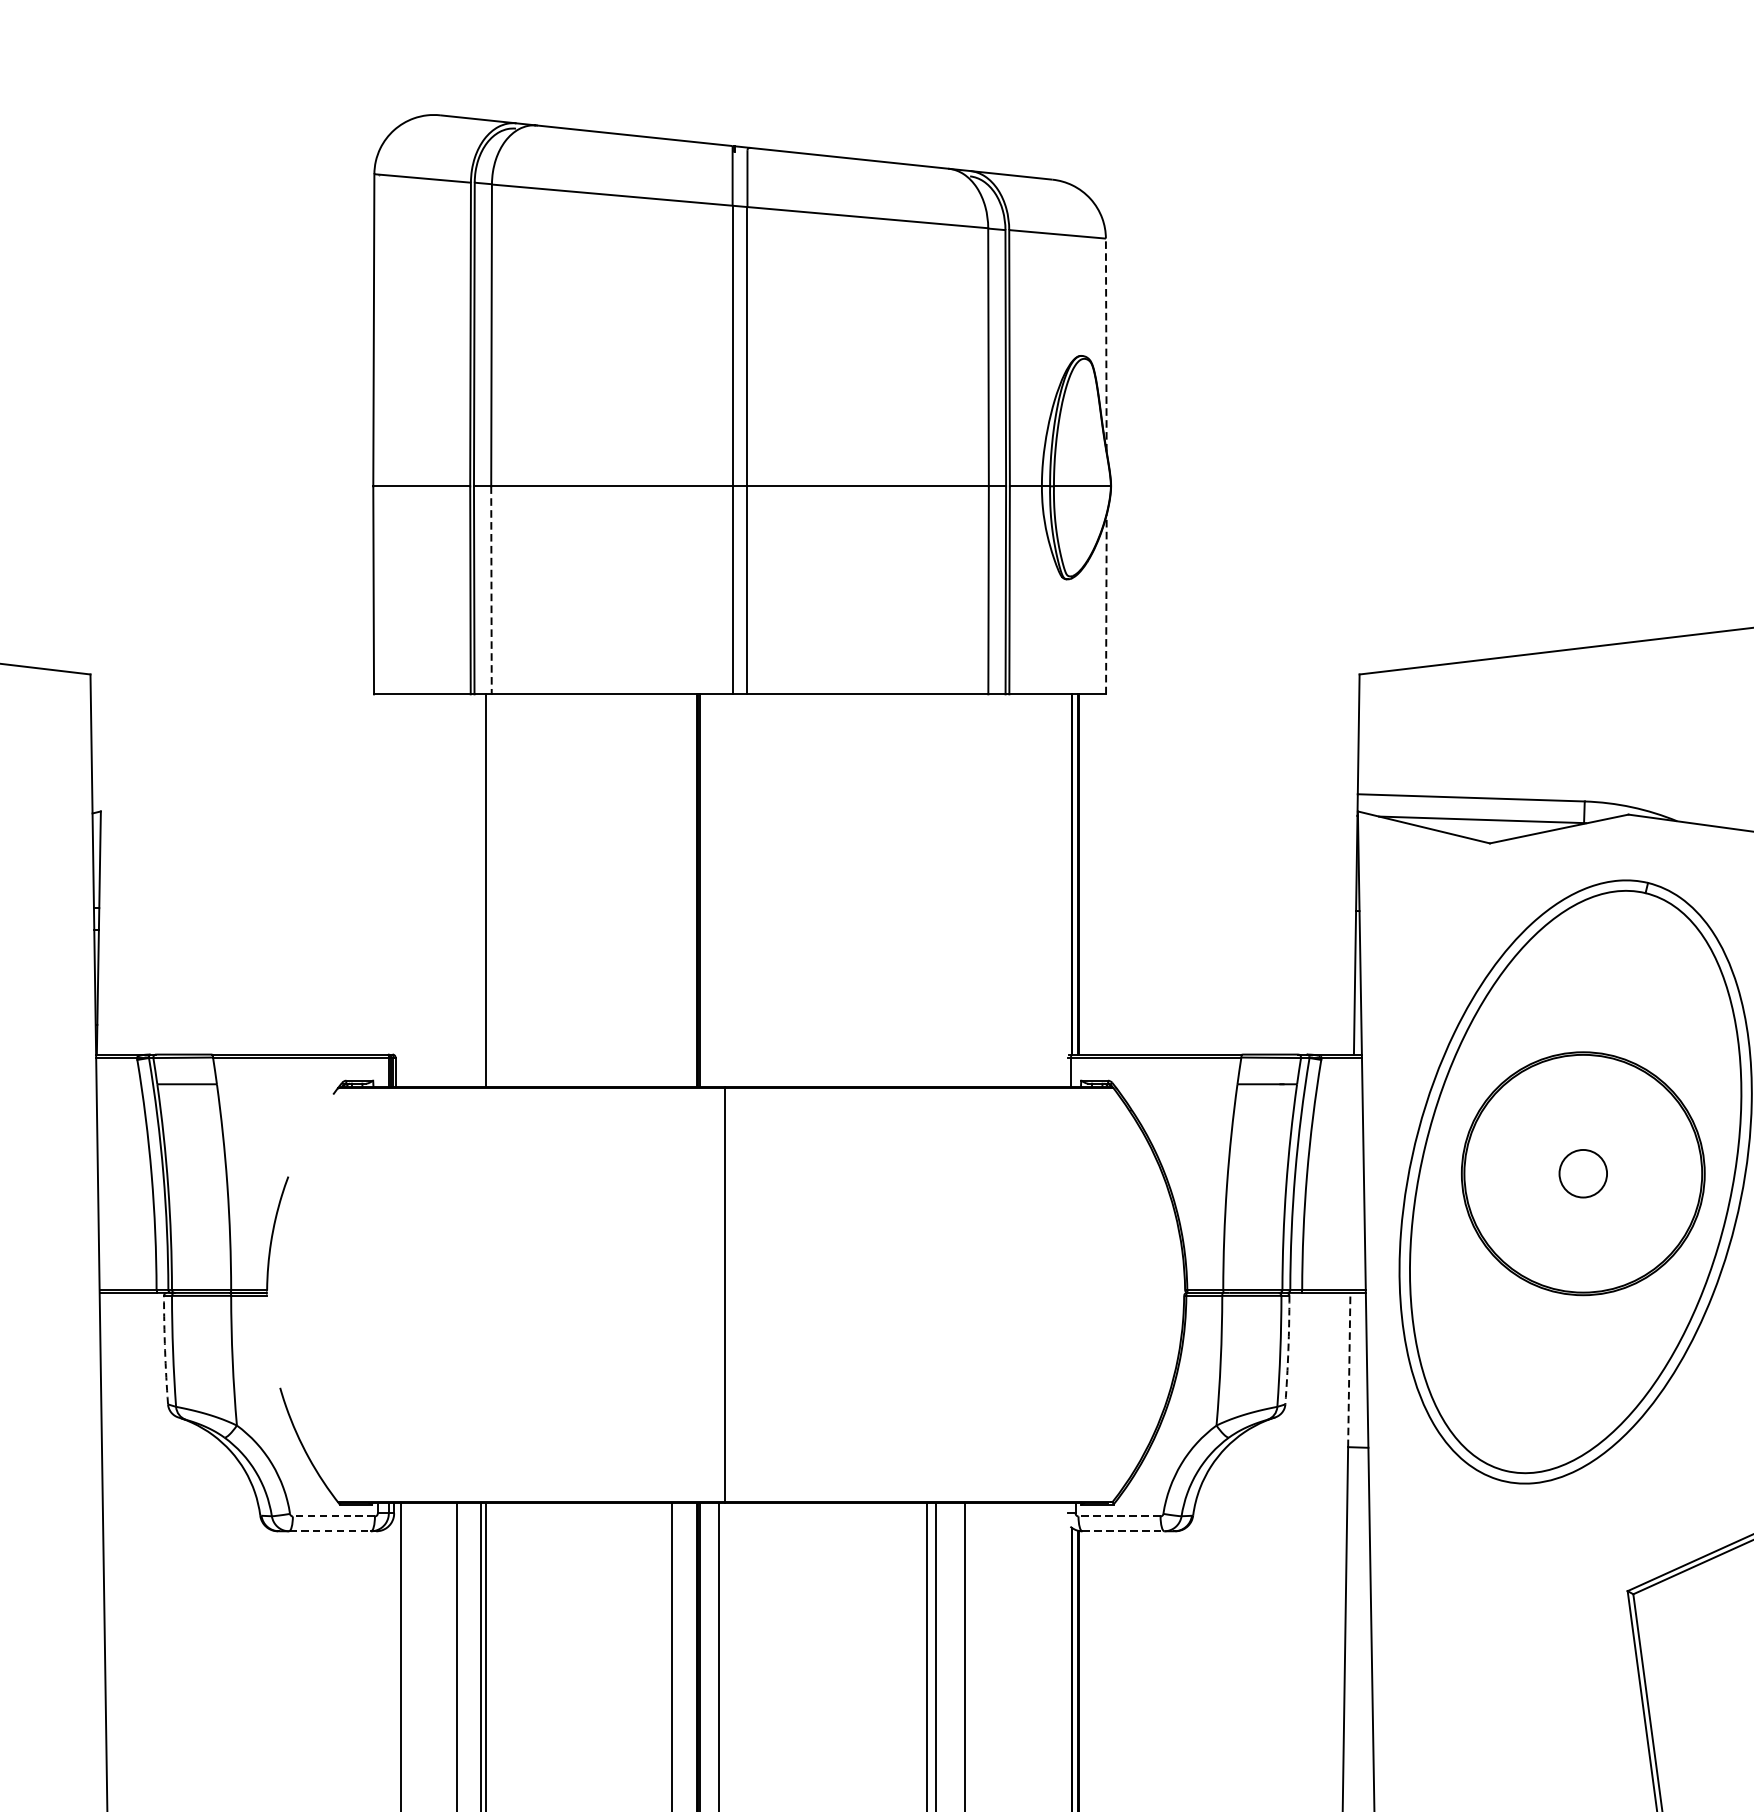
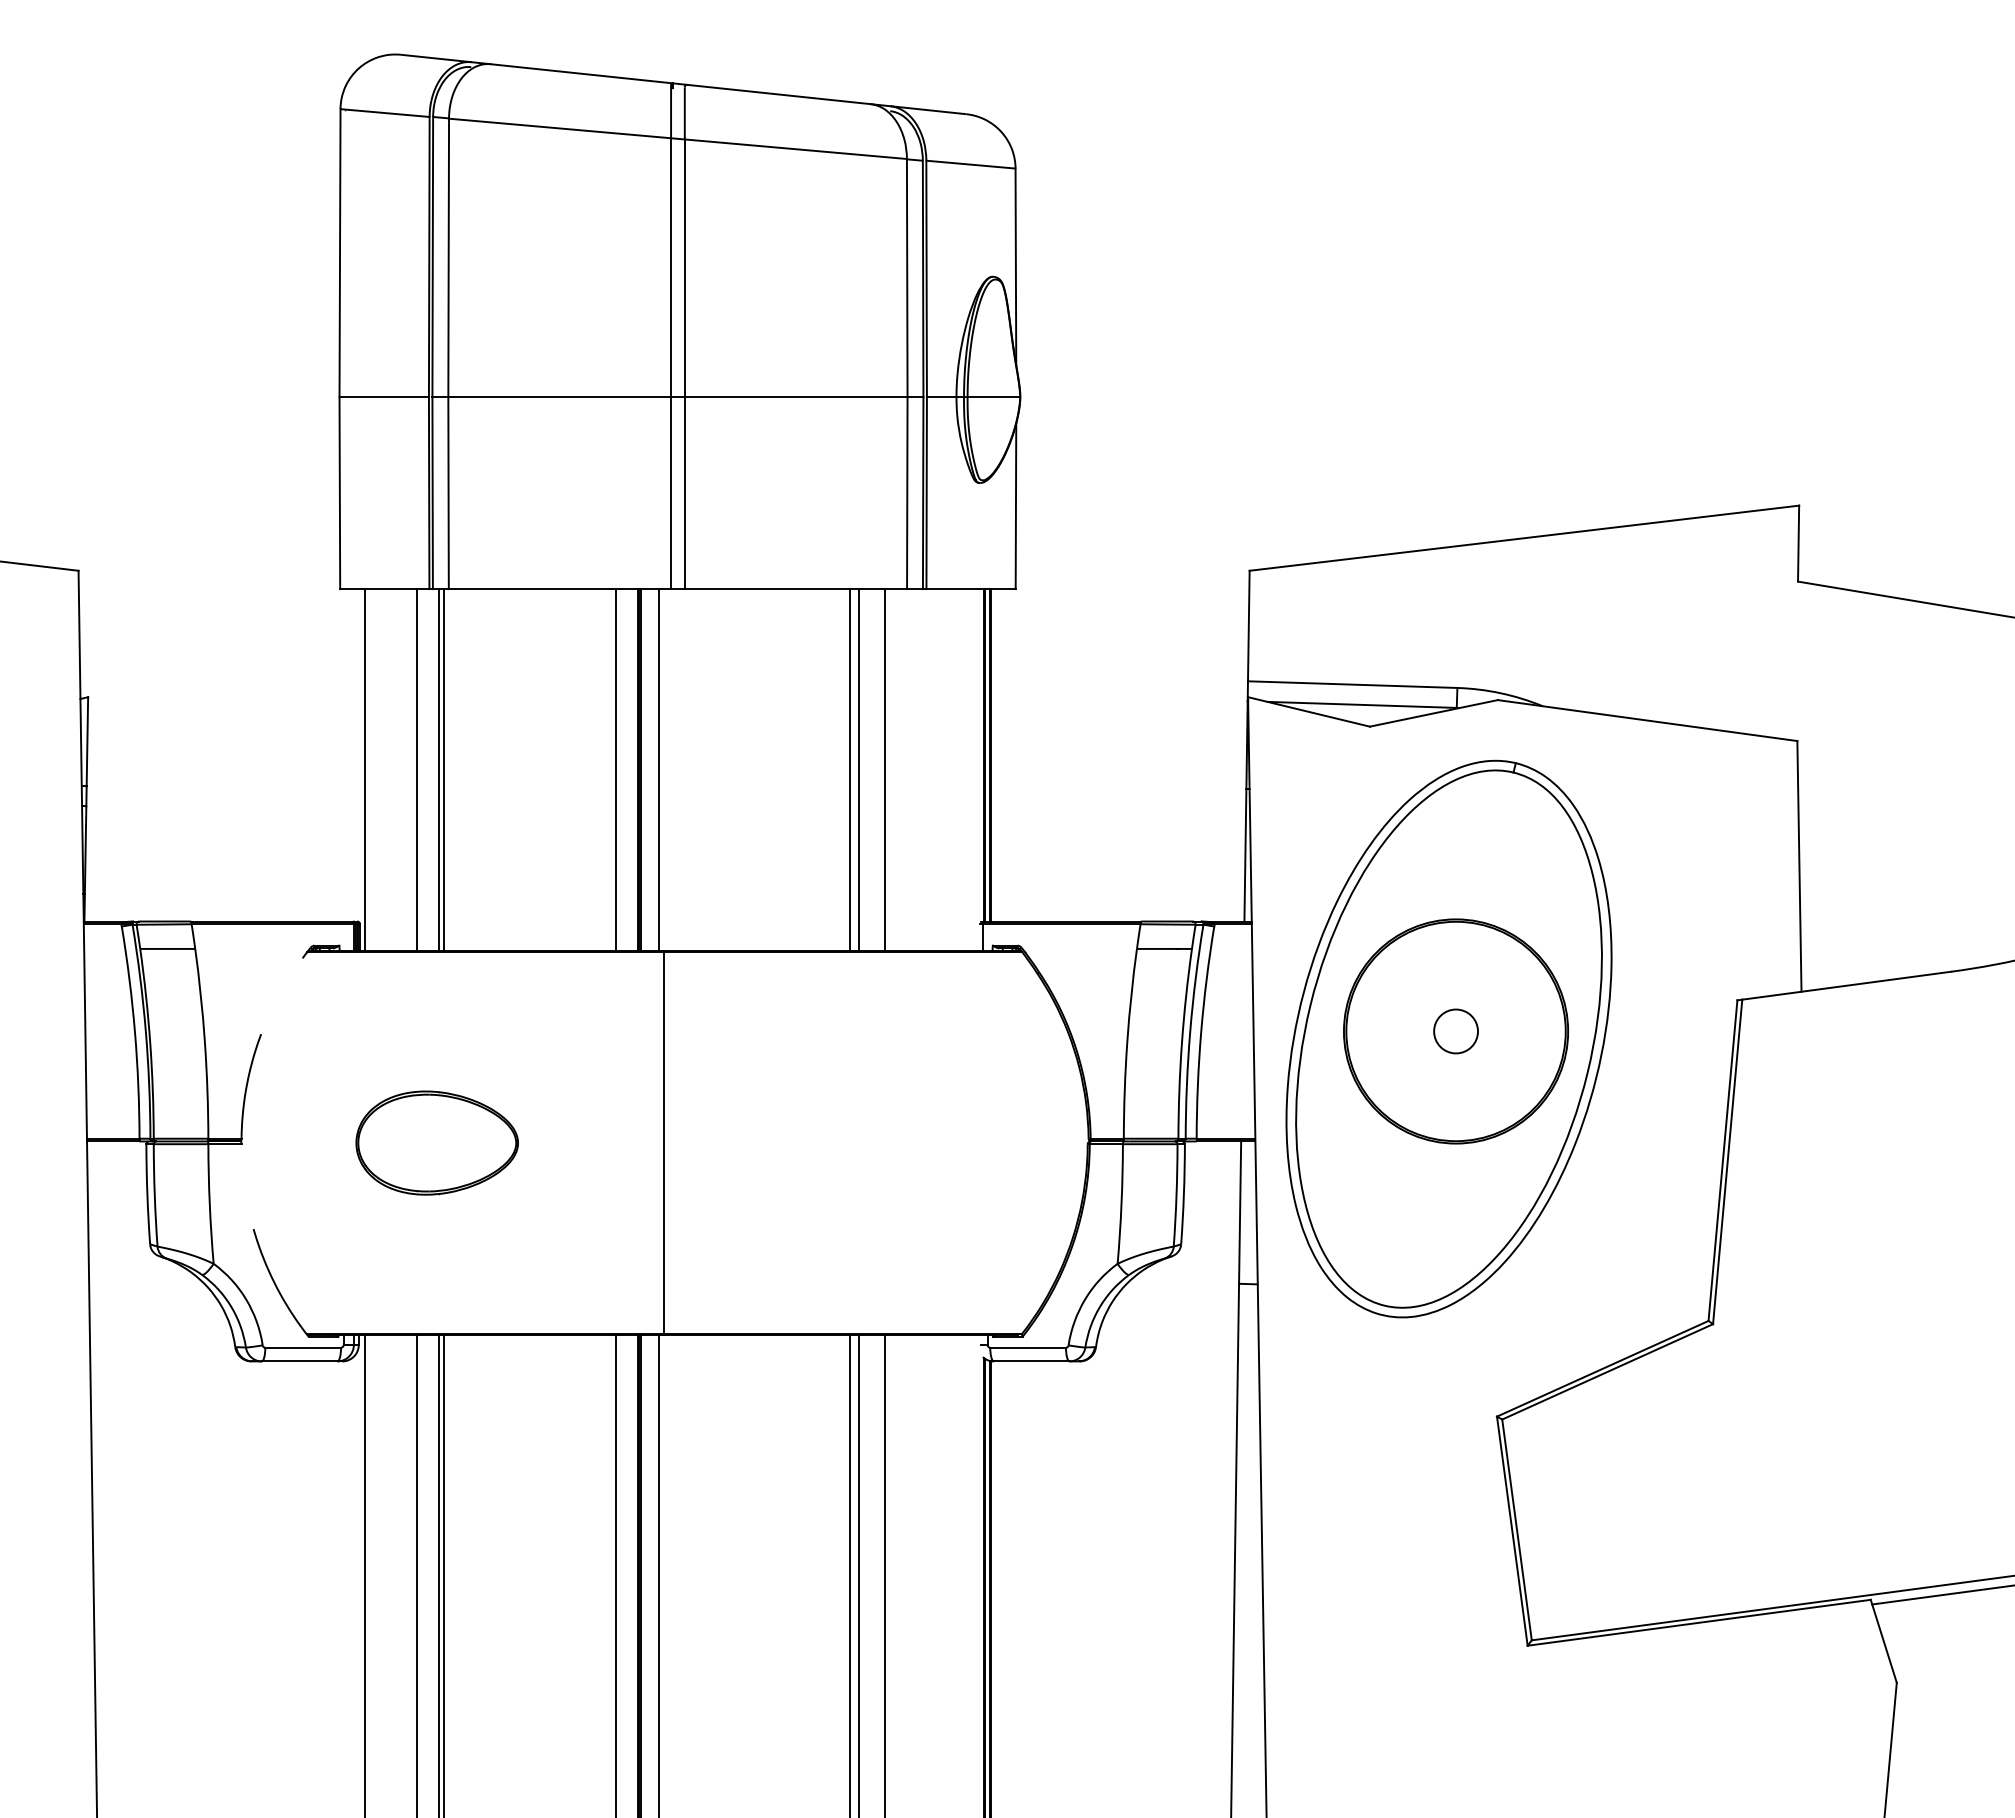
line: (1105, 344) -> (1015, 266), dashed -> solid
line: (491, 590) -> (448, 493), dashed -> solid
line: (1105, 604) -> (1015, 506), dashed -> solid
line: (401, 890) -> (365, 770), added
line: (457, 890) -> (417, 770), added
line: (481, 890) -> (439, 770), added
line: (672, 890) -> (615, 770), added
line: (718, 890) -> (658, 770), added
line: (927, 890) -> (850, 770), added
line: (936, 890) -> (859, 770), added
line: (964, 890) -> (885, 770), added
part: (478, 1294) -> (436, 1142), added
arc: (165, 1350) -> (147, 1194), dashed -> solid
arc: (1287, 1350) -> (1183, 1194), dashed -> solid
line: (1349, 1369) -> (1240, 1212), dashed -> solid
line: (334, 1516) -> (303, 1347), dashed -> solid
line: (1119, 1516) -> (1028, 1347), dashed -> solid
line: (329, 1531) -> (299, 1361), dashed -> solid
line: (1123, 1531) -> (1031, 1361), dashed -> solid

